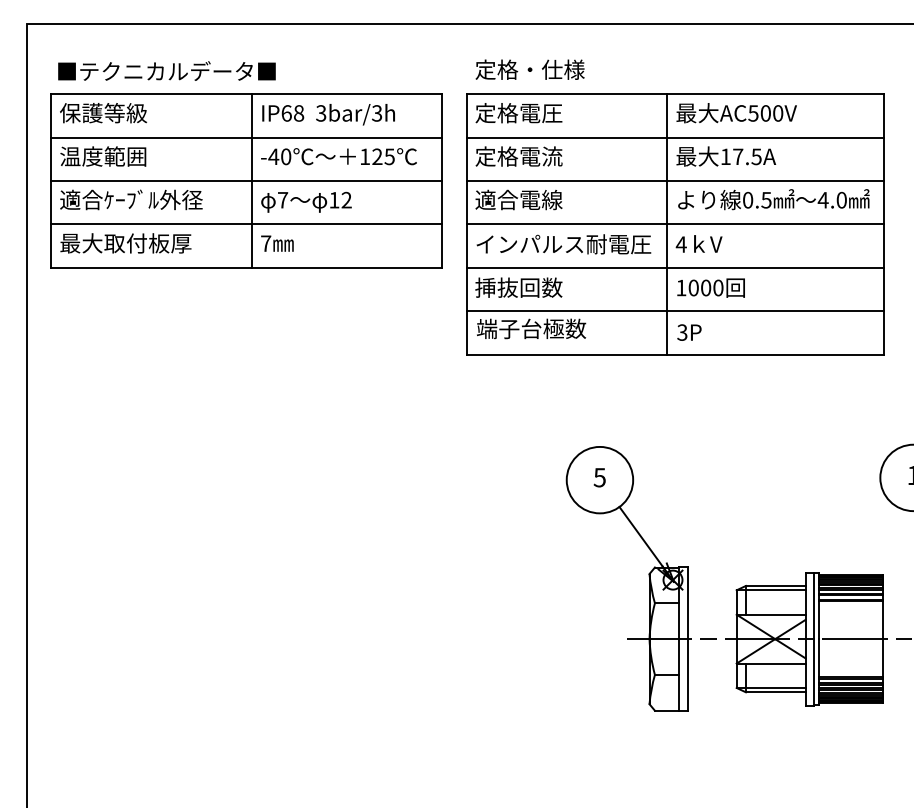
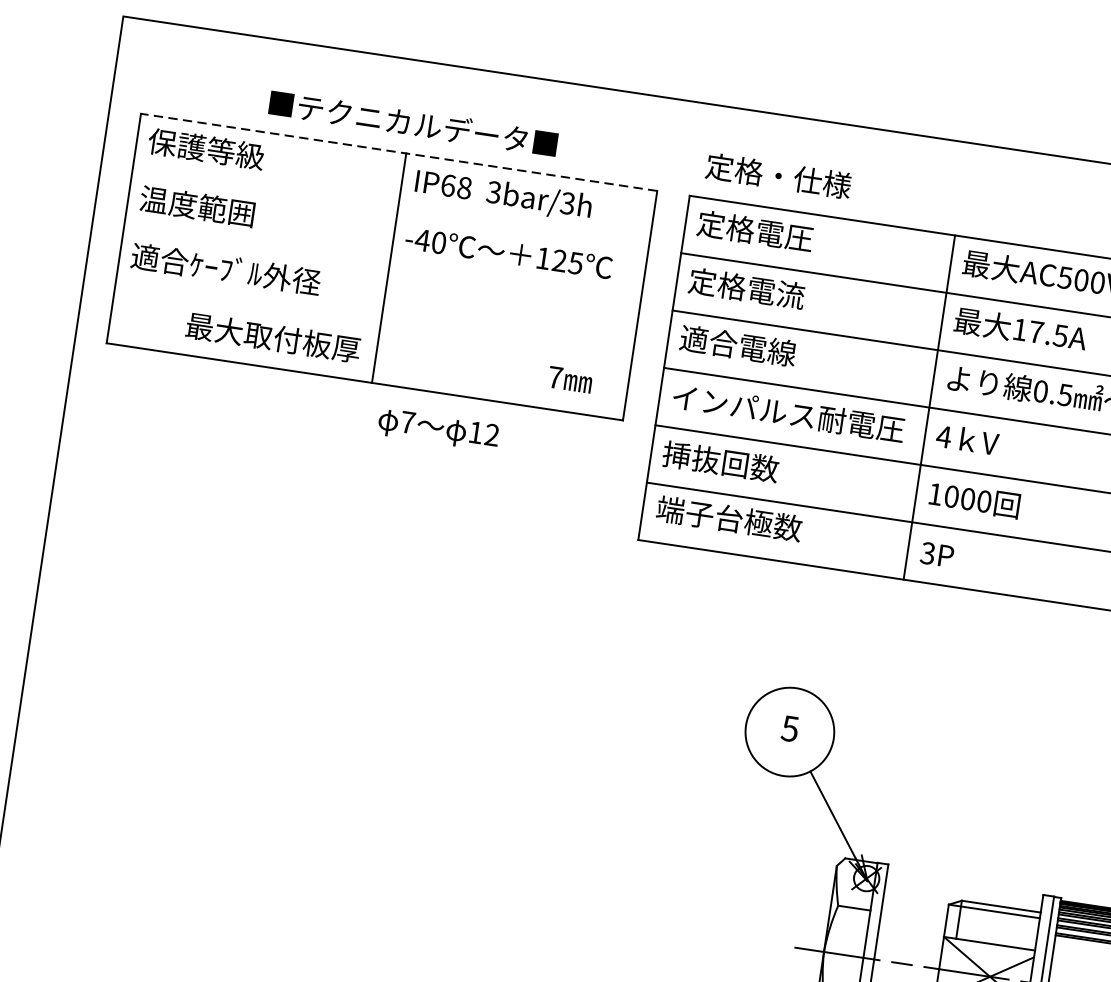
text: (166, 70) -> (412, 122), moved
line: (246, 94) -> (398, 152), solid -> dashed
line: (246, 137) -> (390, 209), removed
line: (246, 181) -> (381, 267), removed
text: (306, 201) -> (438, 428), moved
line: (246, 224) -> (373, 324), removed
text: (125, 243) -> (272, 337), moved
text: (277, 243) -> (570, 379), moved

